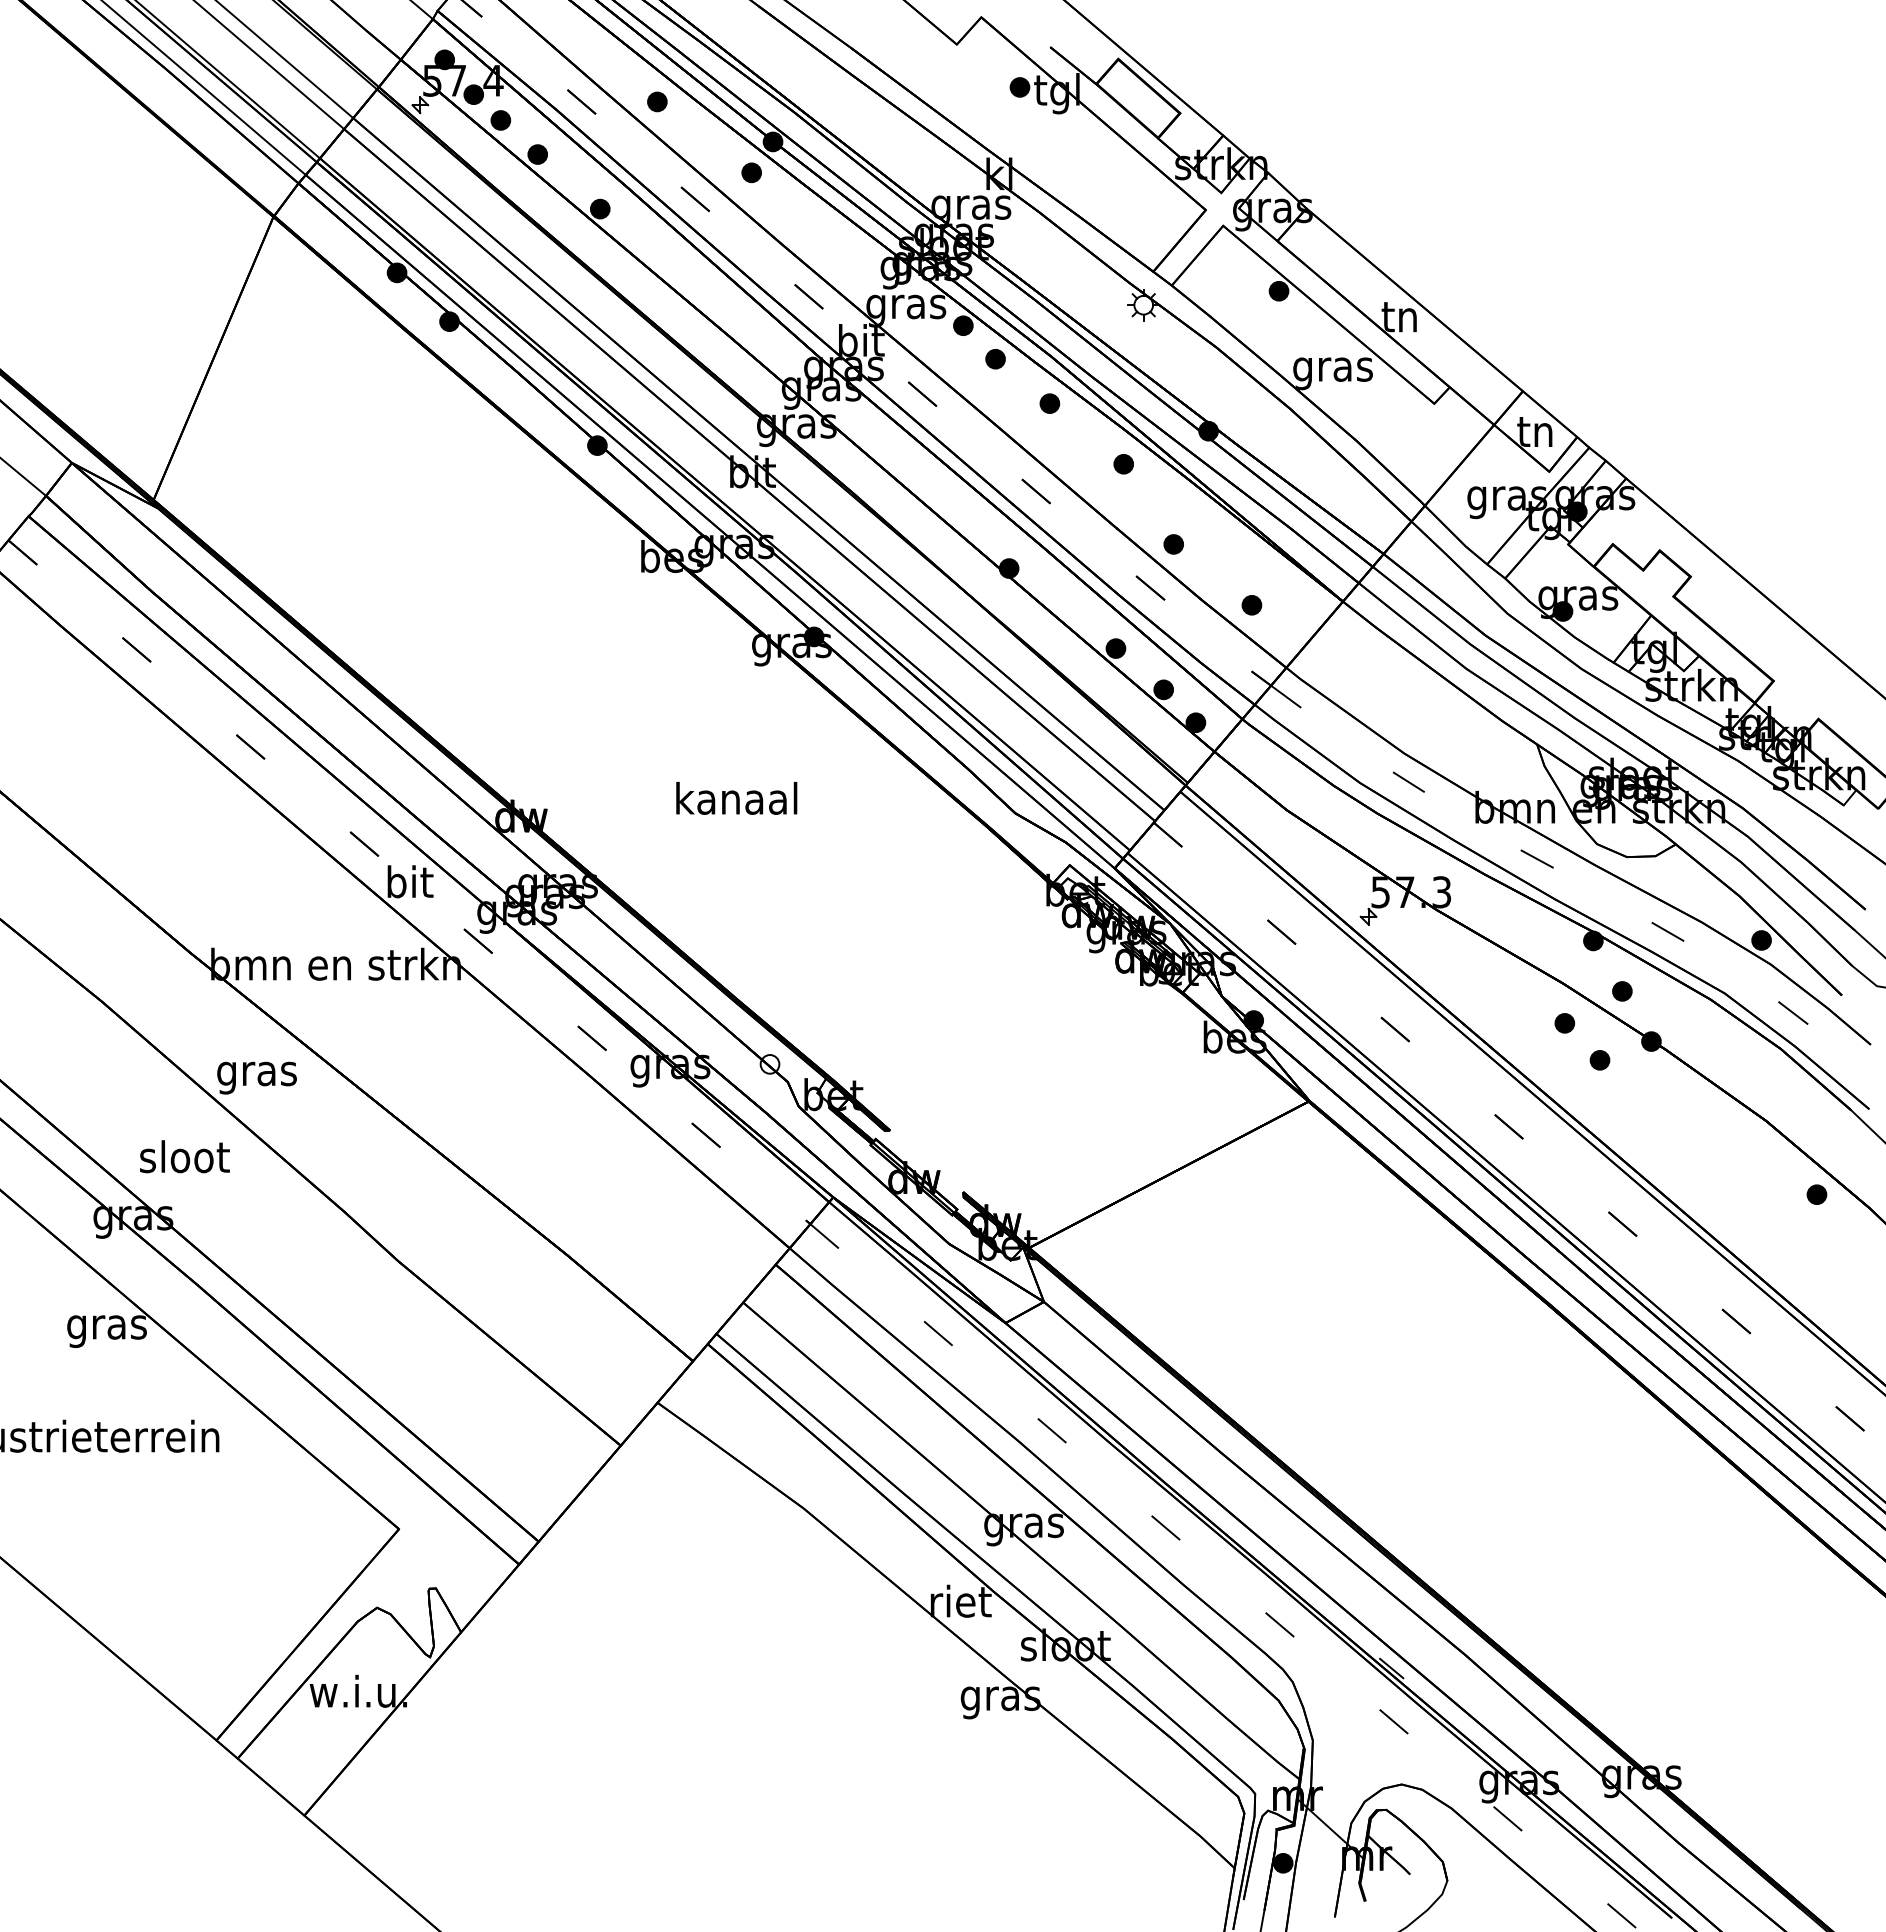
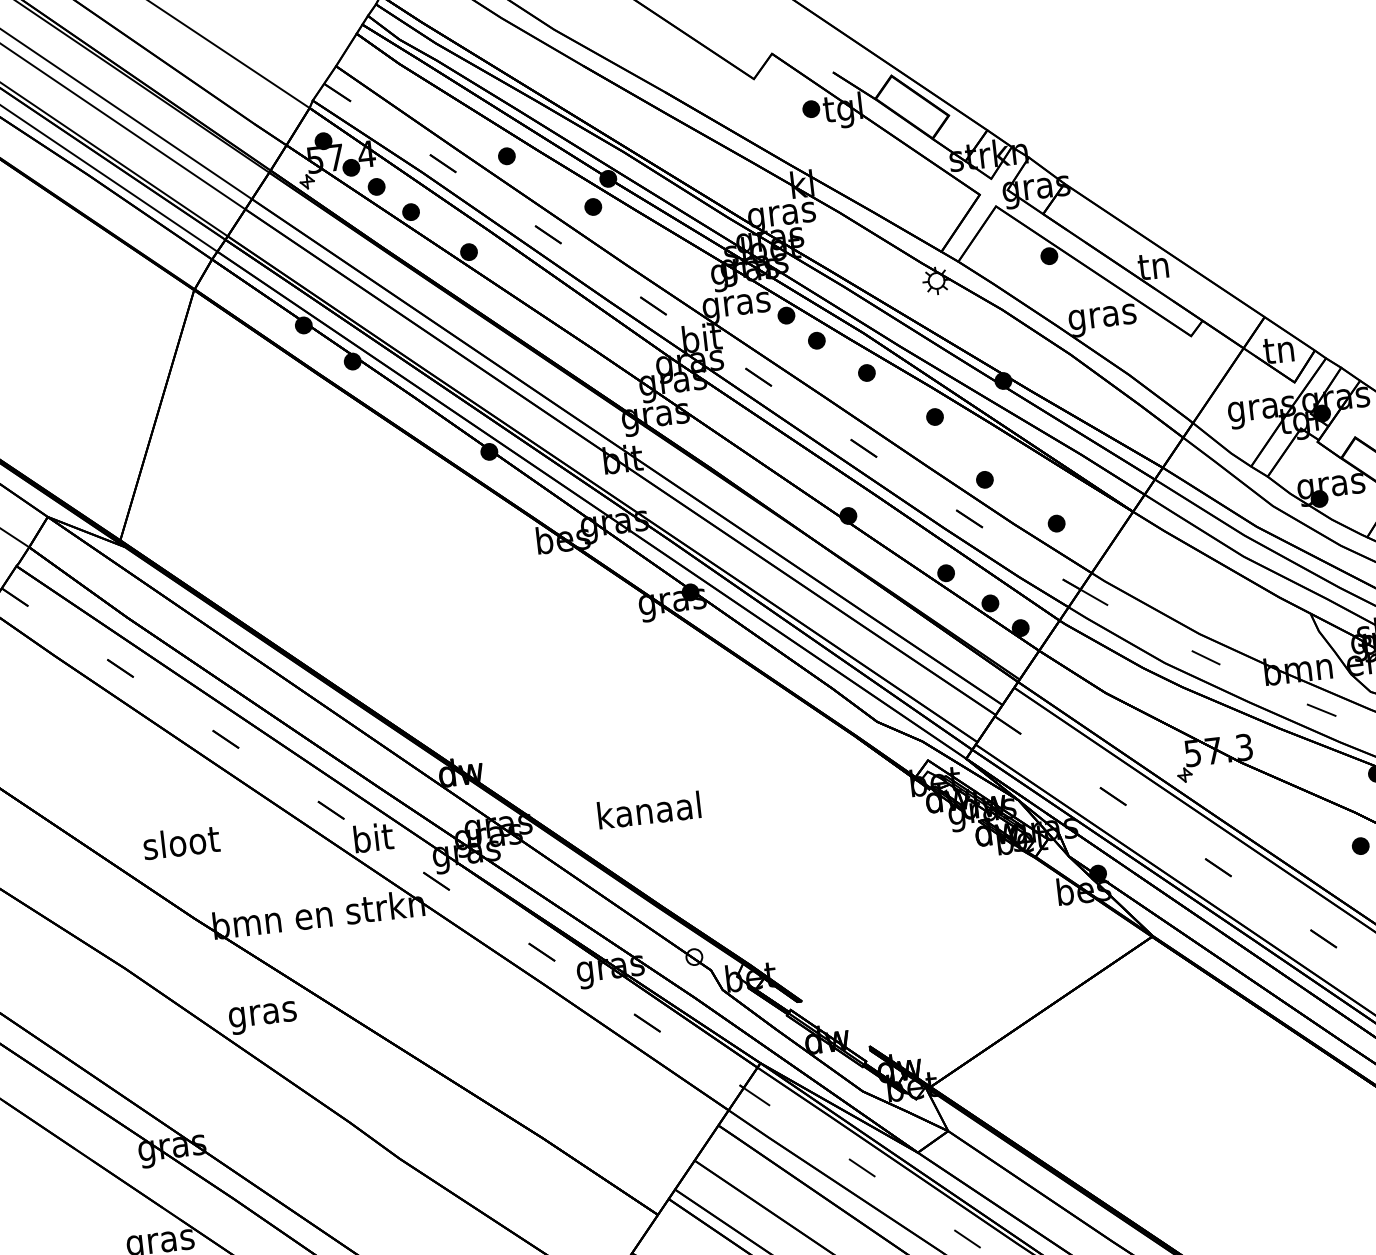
text: (736, 798) -> (649, 810), moved
text: (184, 1156) -> (181, 842), moved

